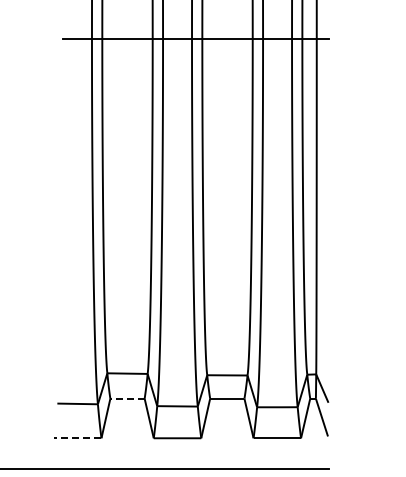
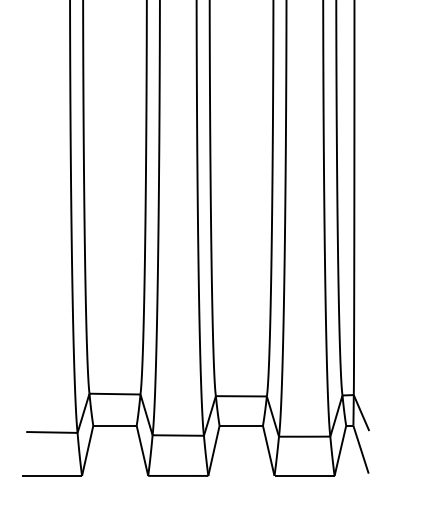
line: (127, 398) -> (114, 425), dashed -> solid
line: (77, 438) -> (51, 476), dashed -> solid

